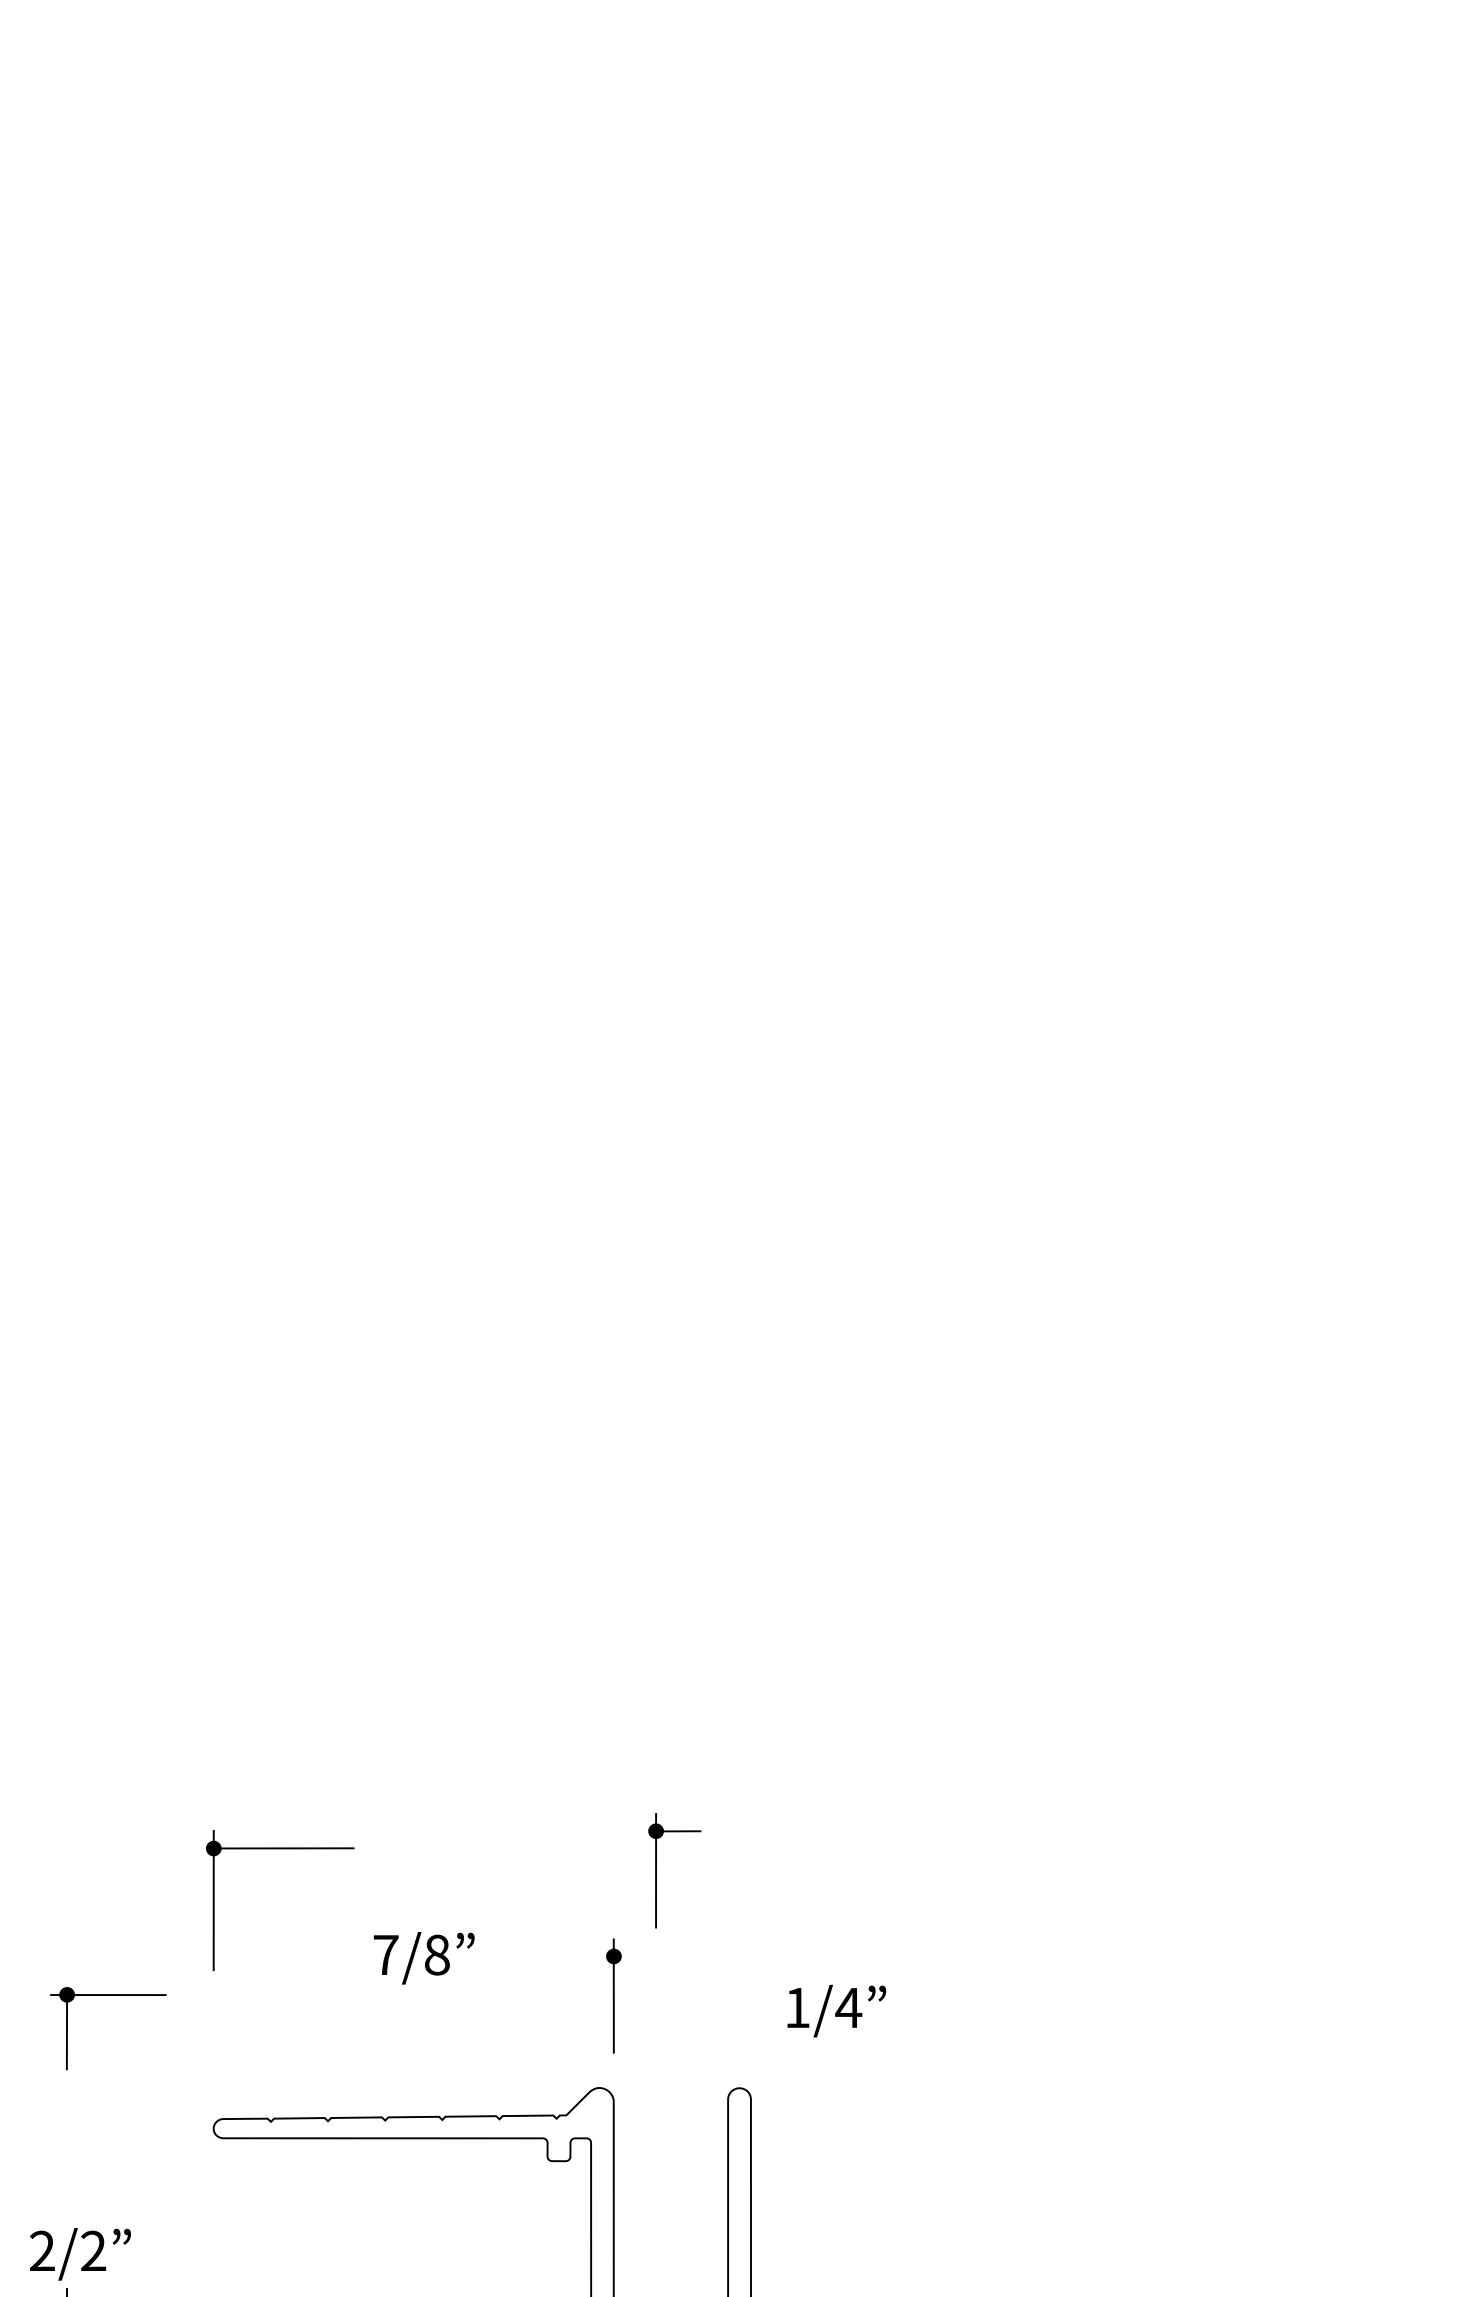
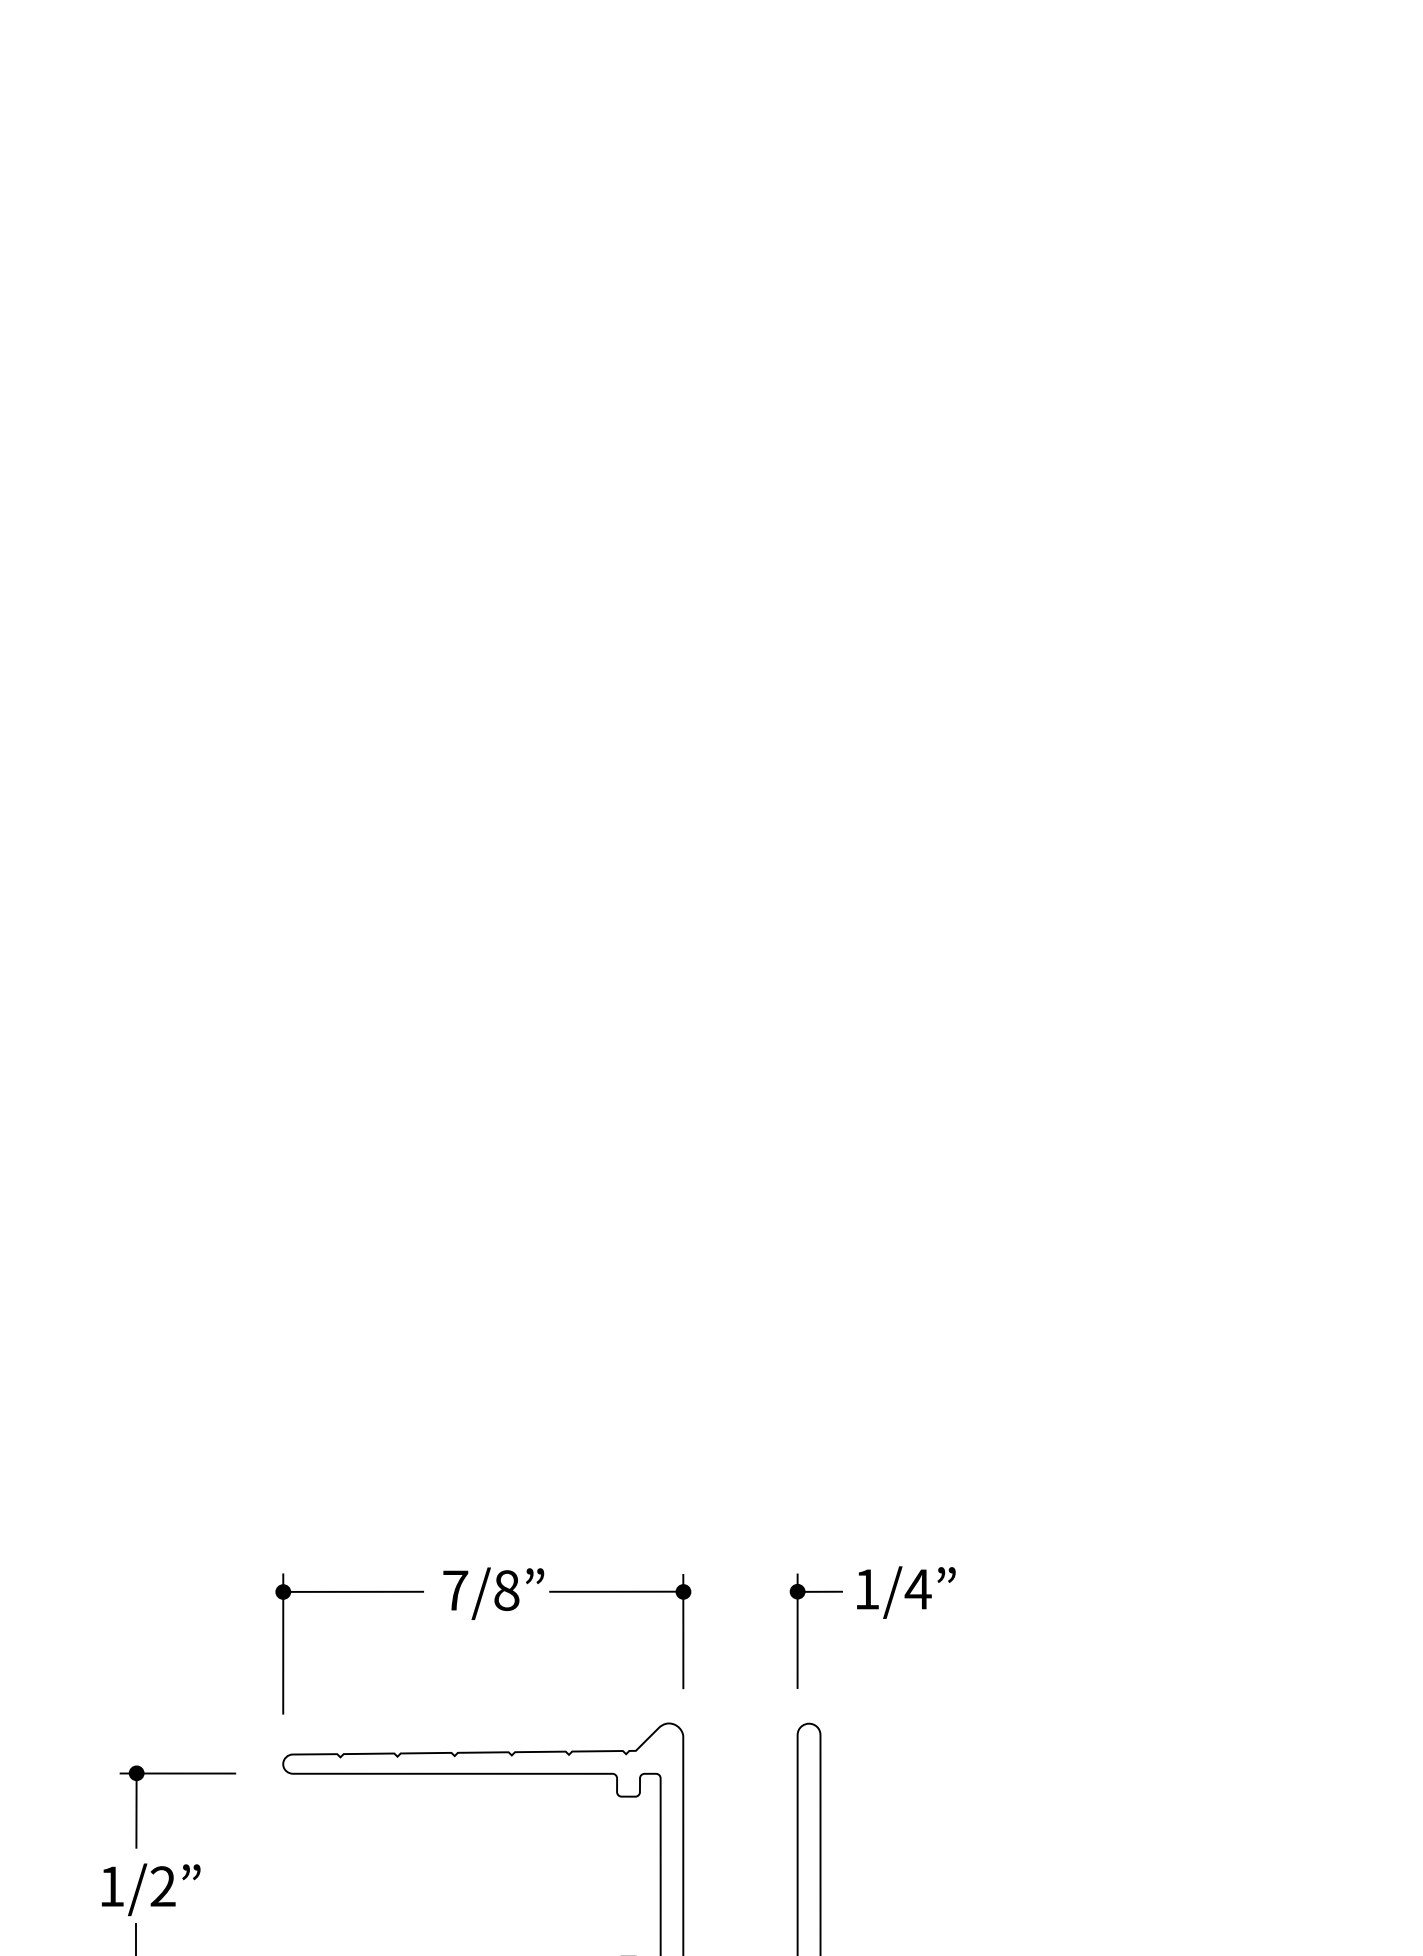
part: (280, 1849) -> (350, 1592), moved
part: (656, 1870) -> (798, 1630), moved
line: (544, 1956) -> (614, 1591), added
part: (108, 1995) -> (178, 1773), moved
text: (836, 2010) -> (906, 1591), moved
text: (42, 2250) -> (112, 1885), 2/2 -> 1/2

